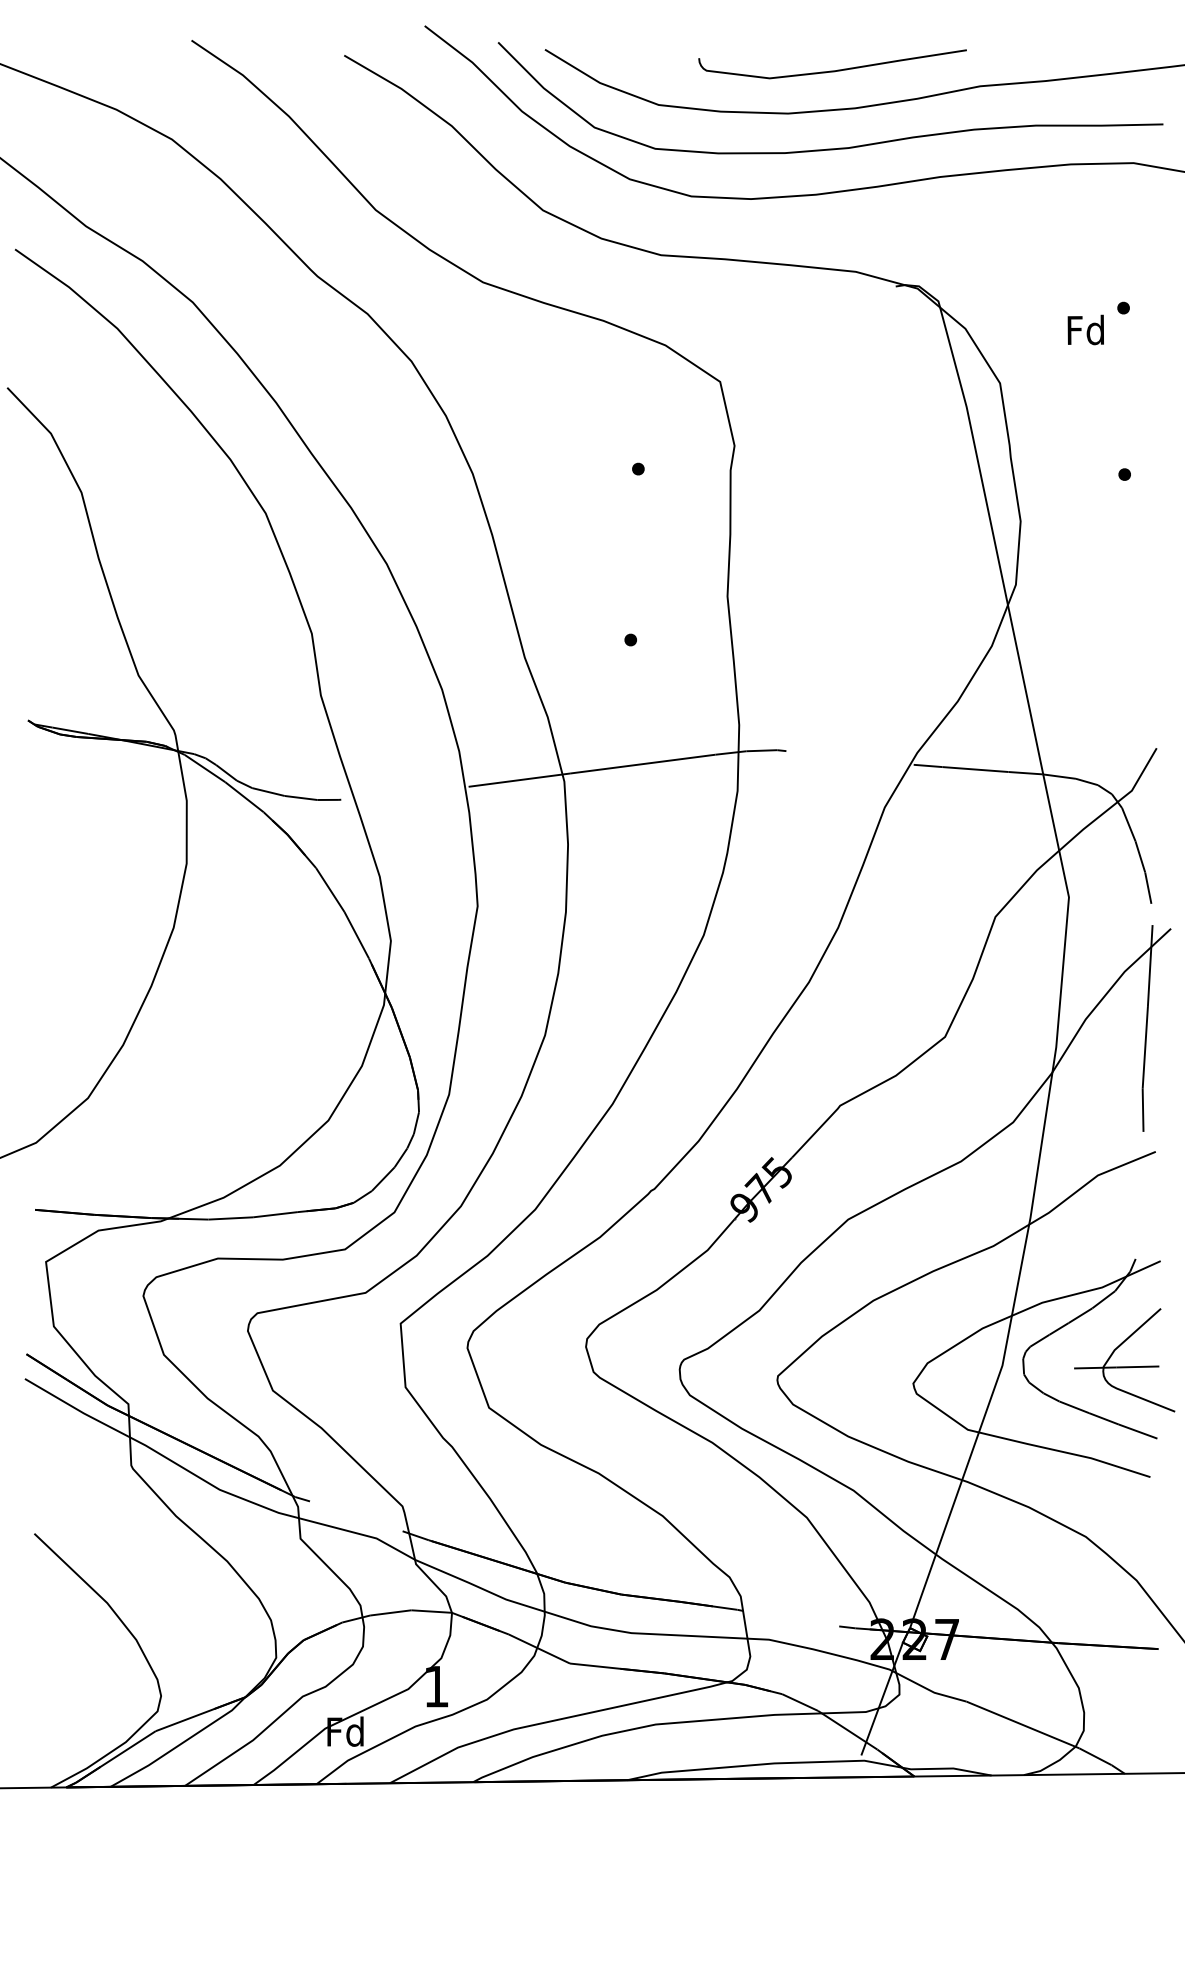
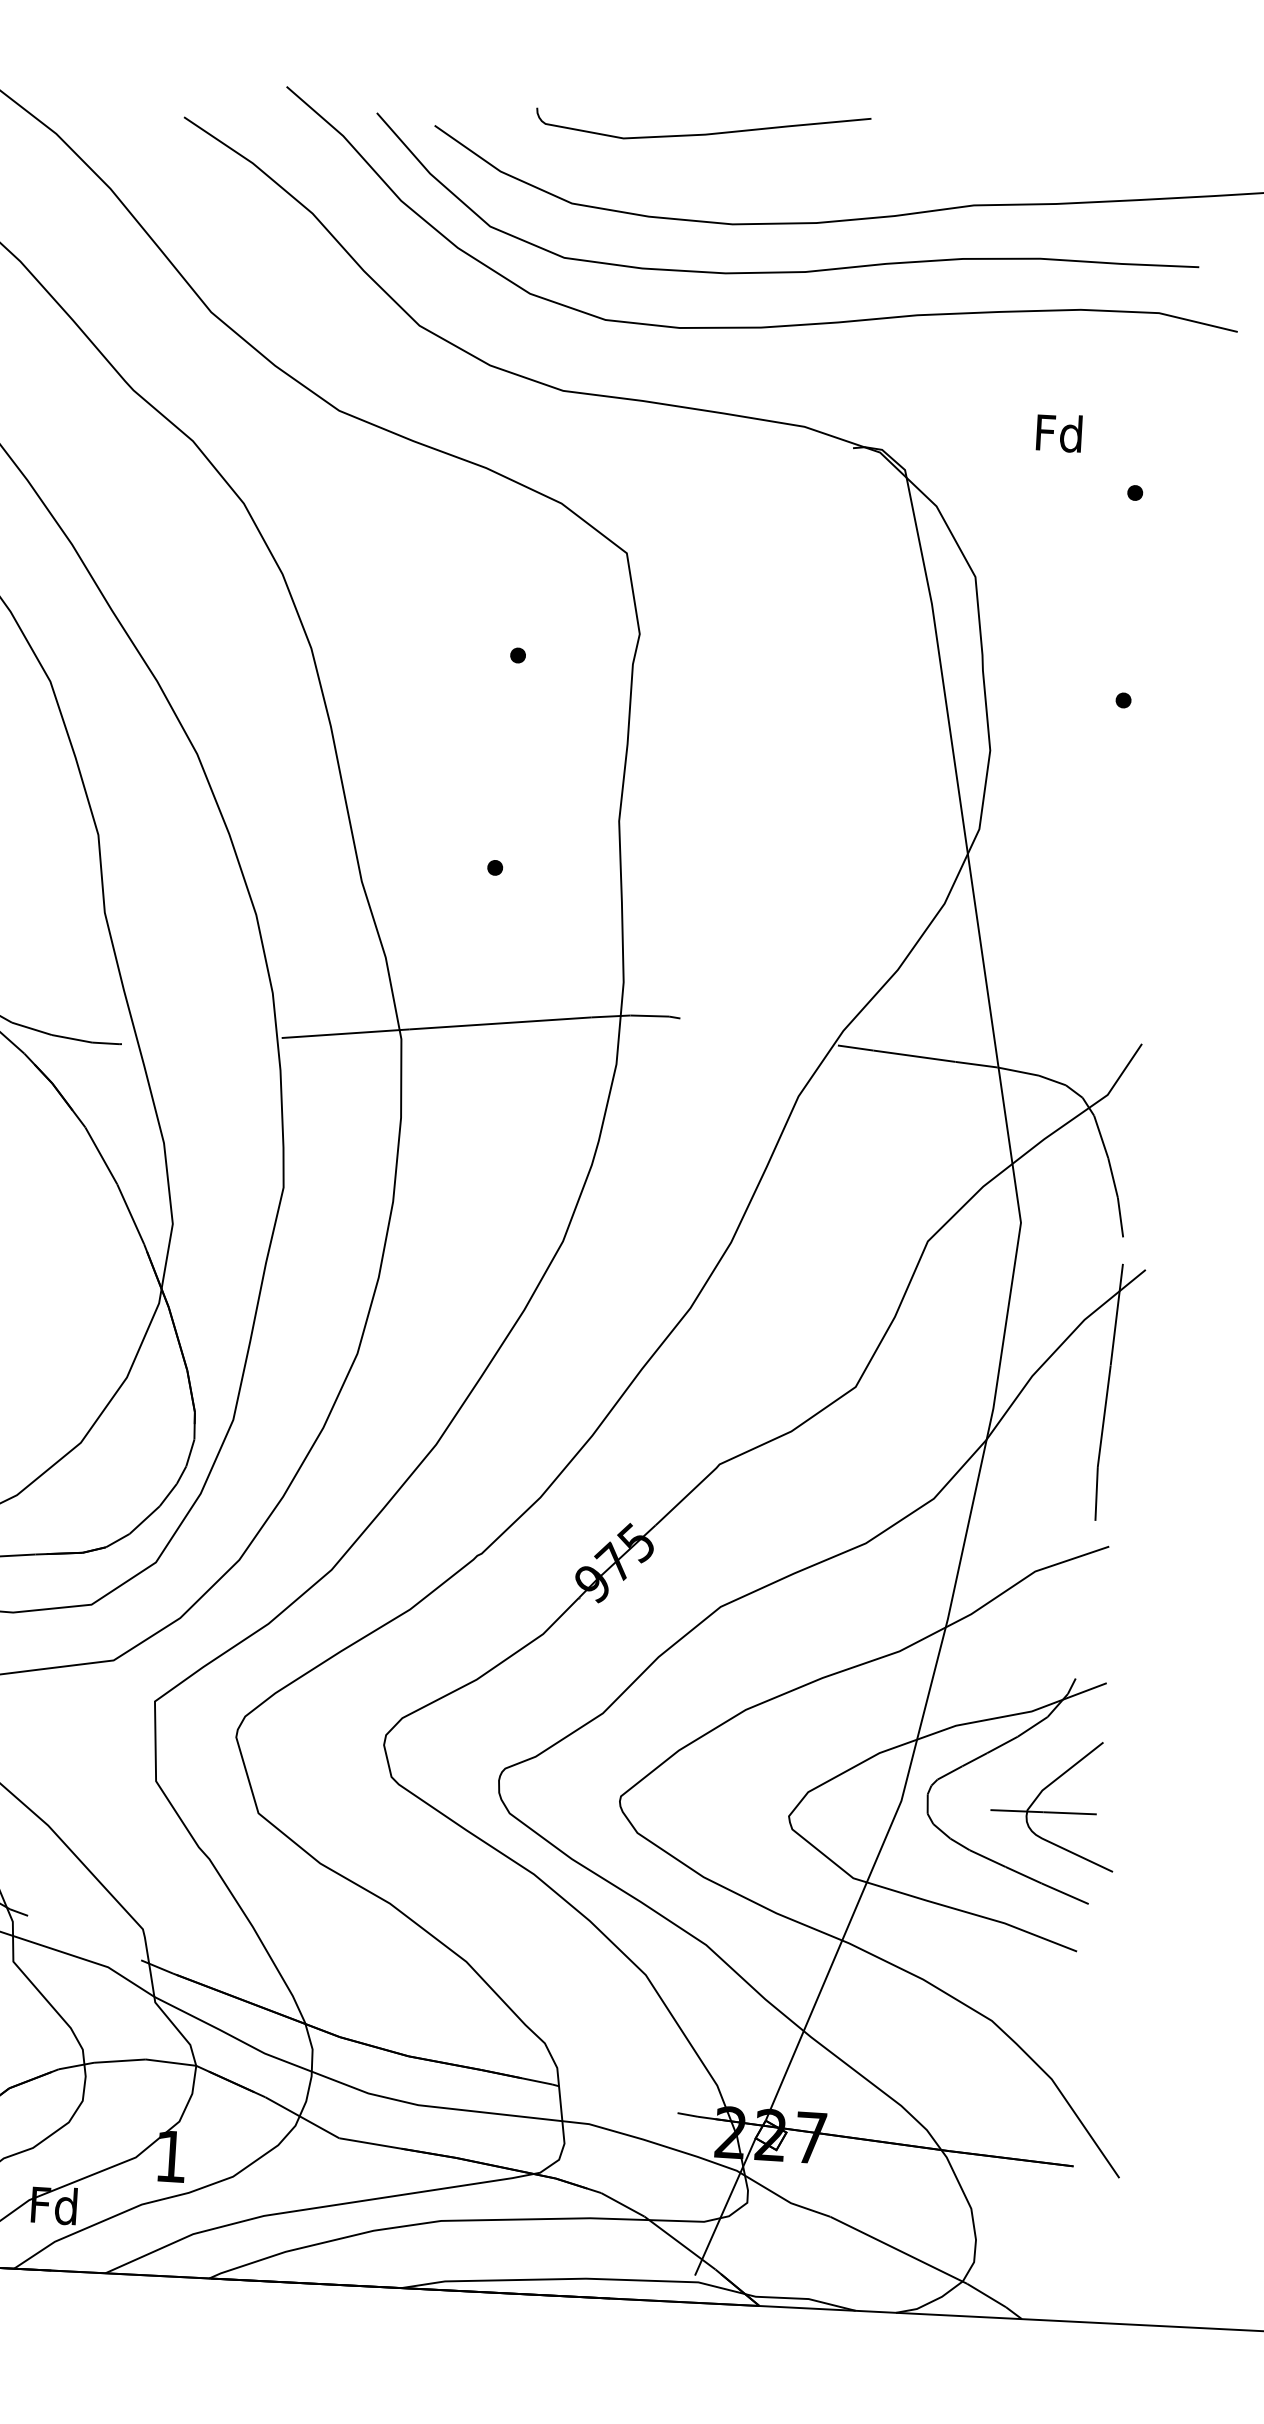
curve: (832, 70) -> (702, 133), moved
text: (1085, 329) -> (1058, 432), moved

